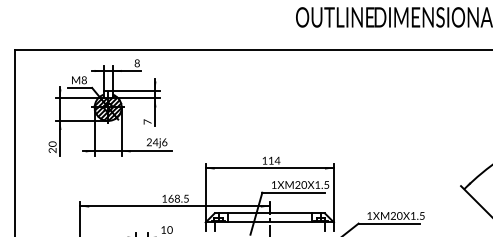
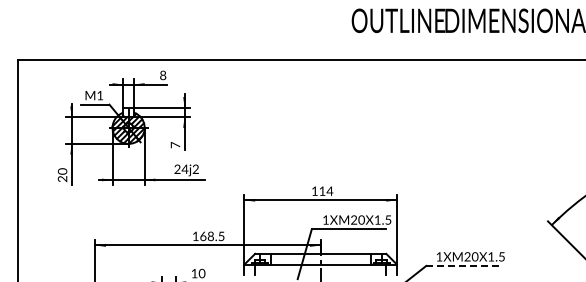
text: (84, 80) -> (100, 95), M8 -> M1
text: (164, 141) -> (195, 168), 24j6 -> 24j2
line: (389, 223) -> (462, 265), solid -> dashed

